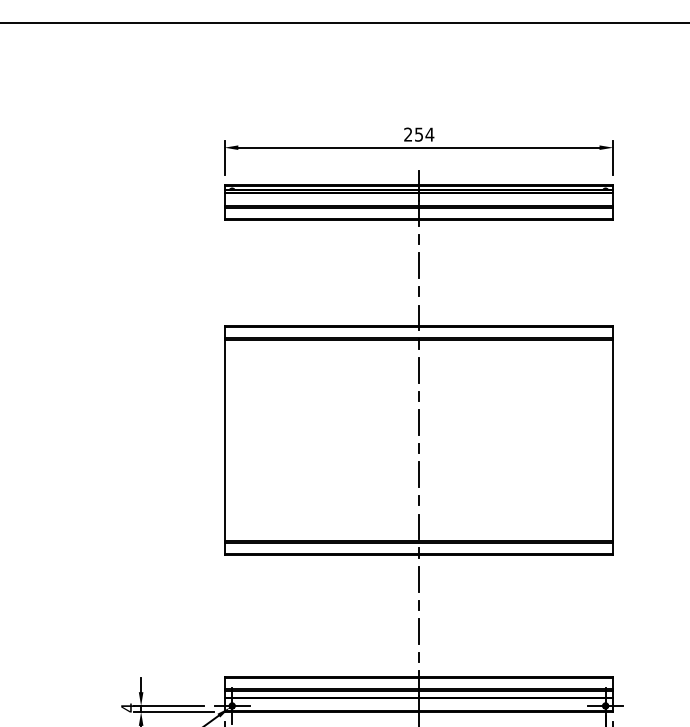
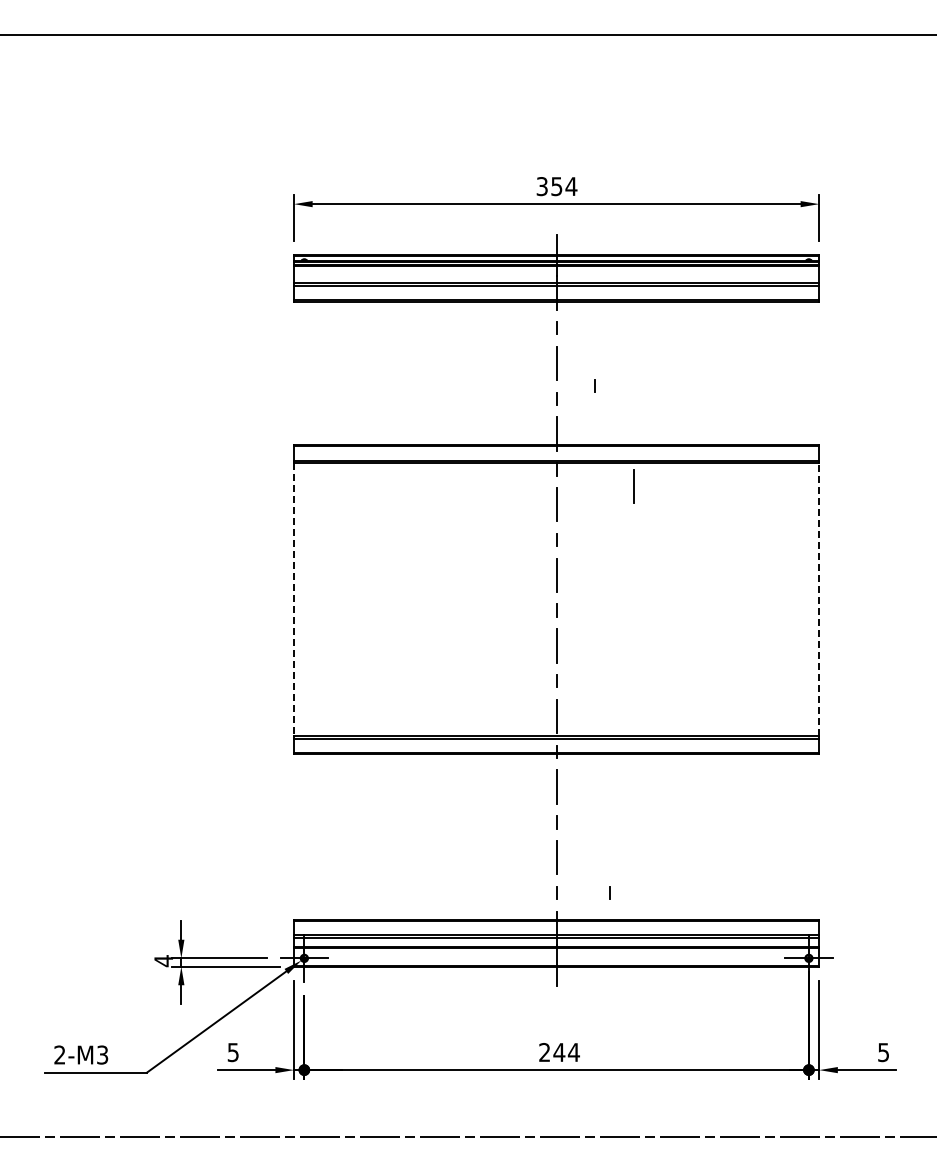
text: (407, 134) -> (541, 186), 254 -> 354
line: (446, 281) -> (594, 385), added
line: (475, 356) -> (633, 486), added
line: (613, 440) -> (819, 599), solid -> dashed
line: (224, 441) -> (294, 600), solid -> dashed
line: (458, 657) -> (609, 892), added

